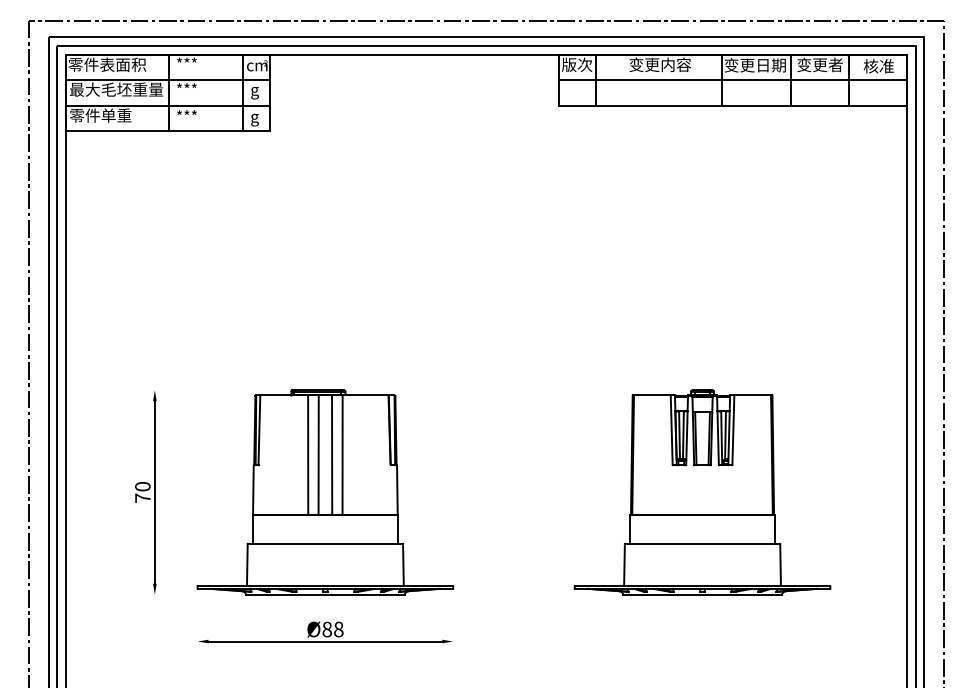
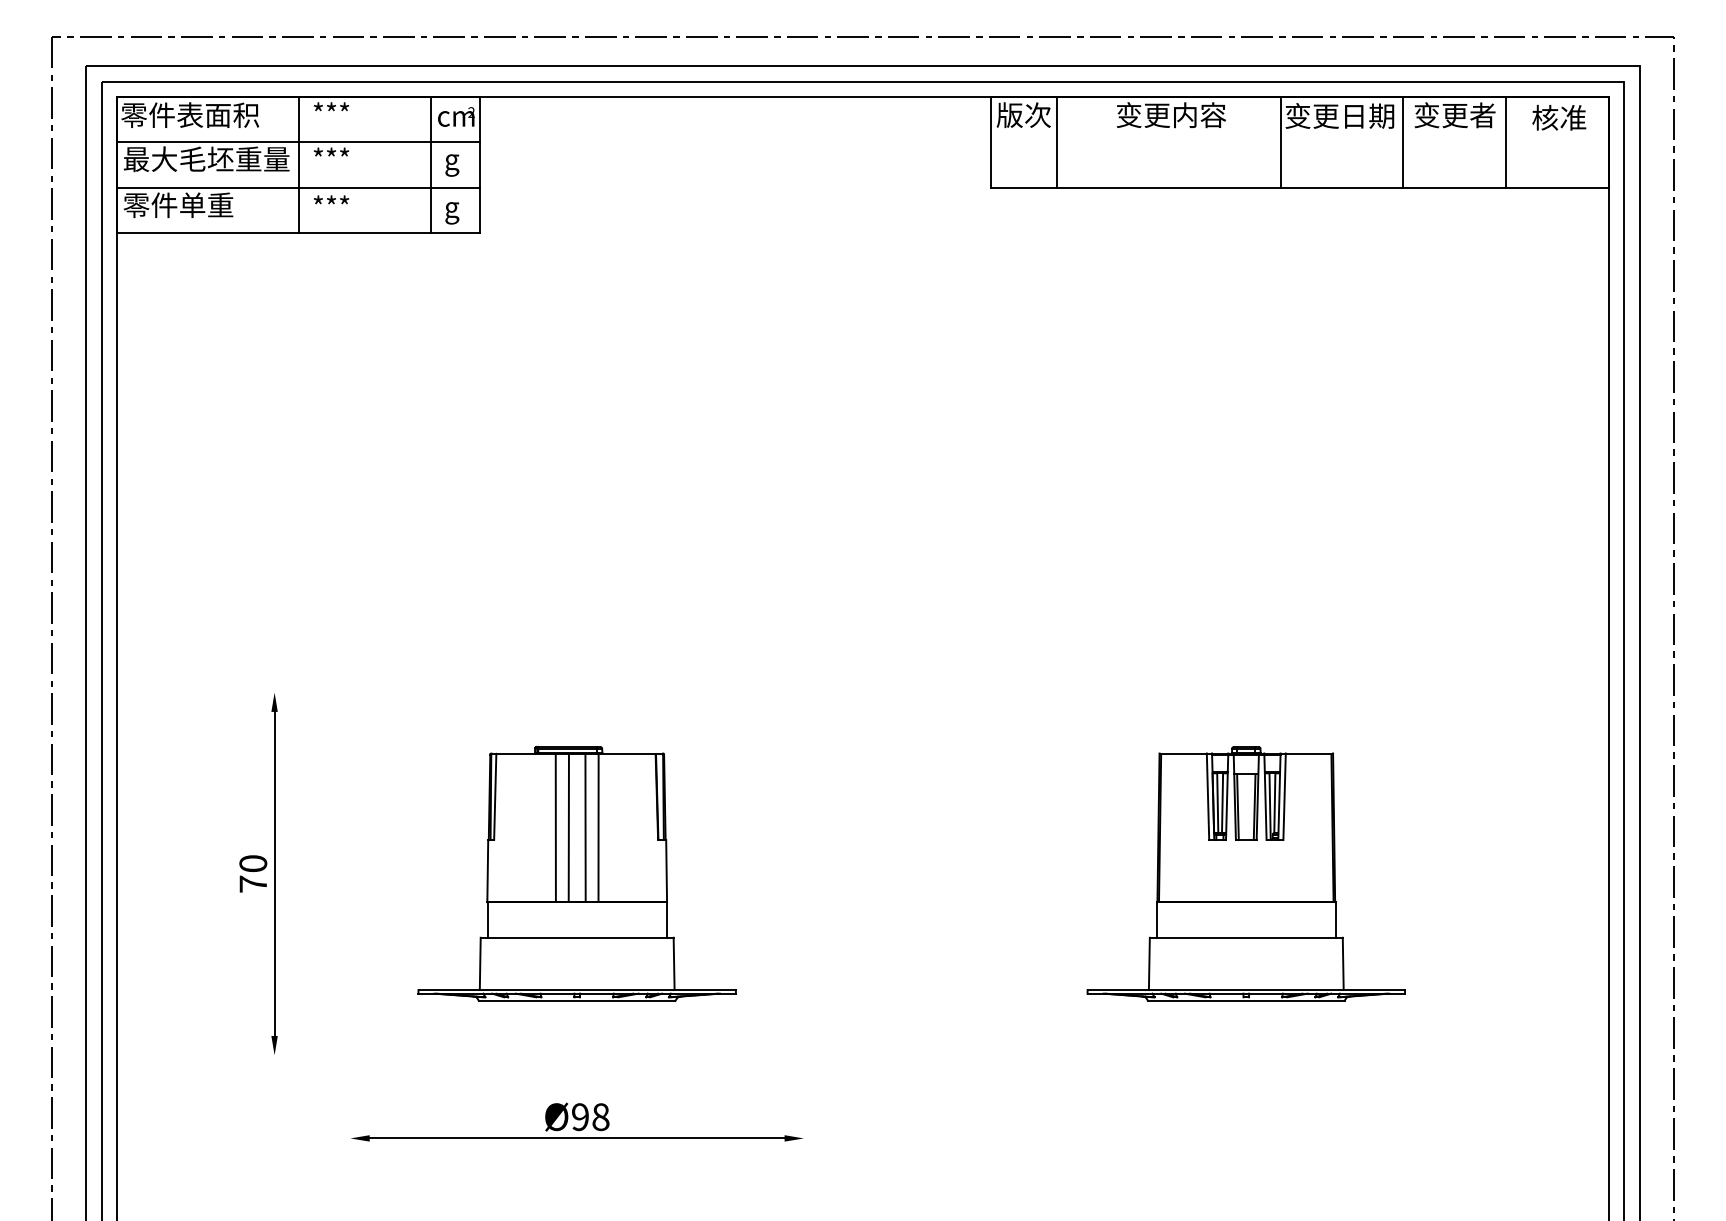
line: (732, 80) -> (1299, 142), removed
part: (325, 492) -> (577, 873), size x0.7
part: (702, 492) -> (1246, 873), size x0.7
text: (327, 629) -> (580, 1117), Ø88 -> Ø98

